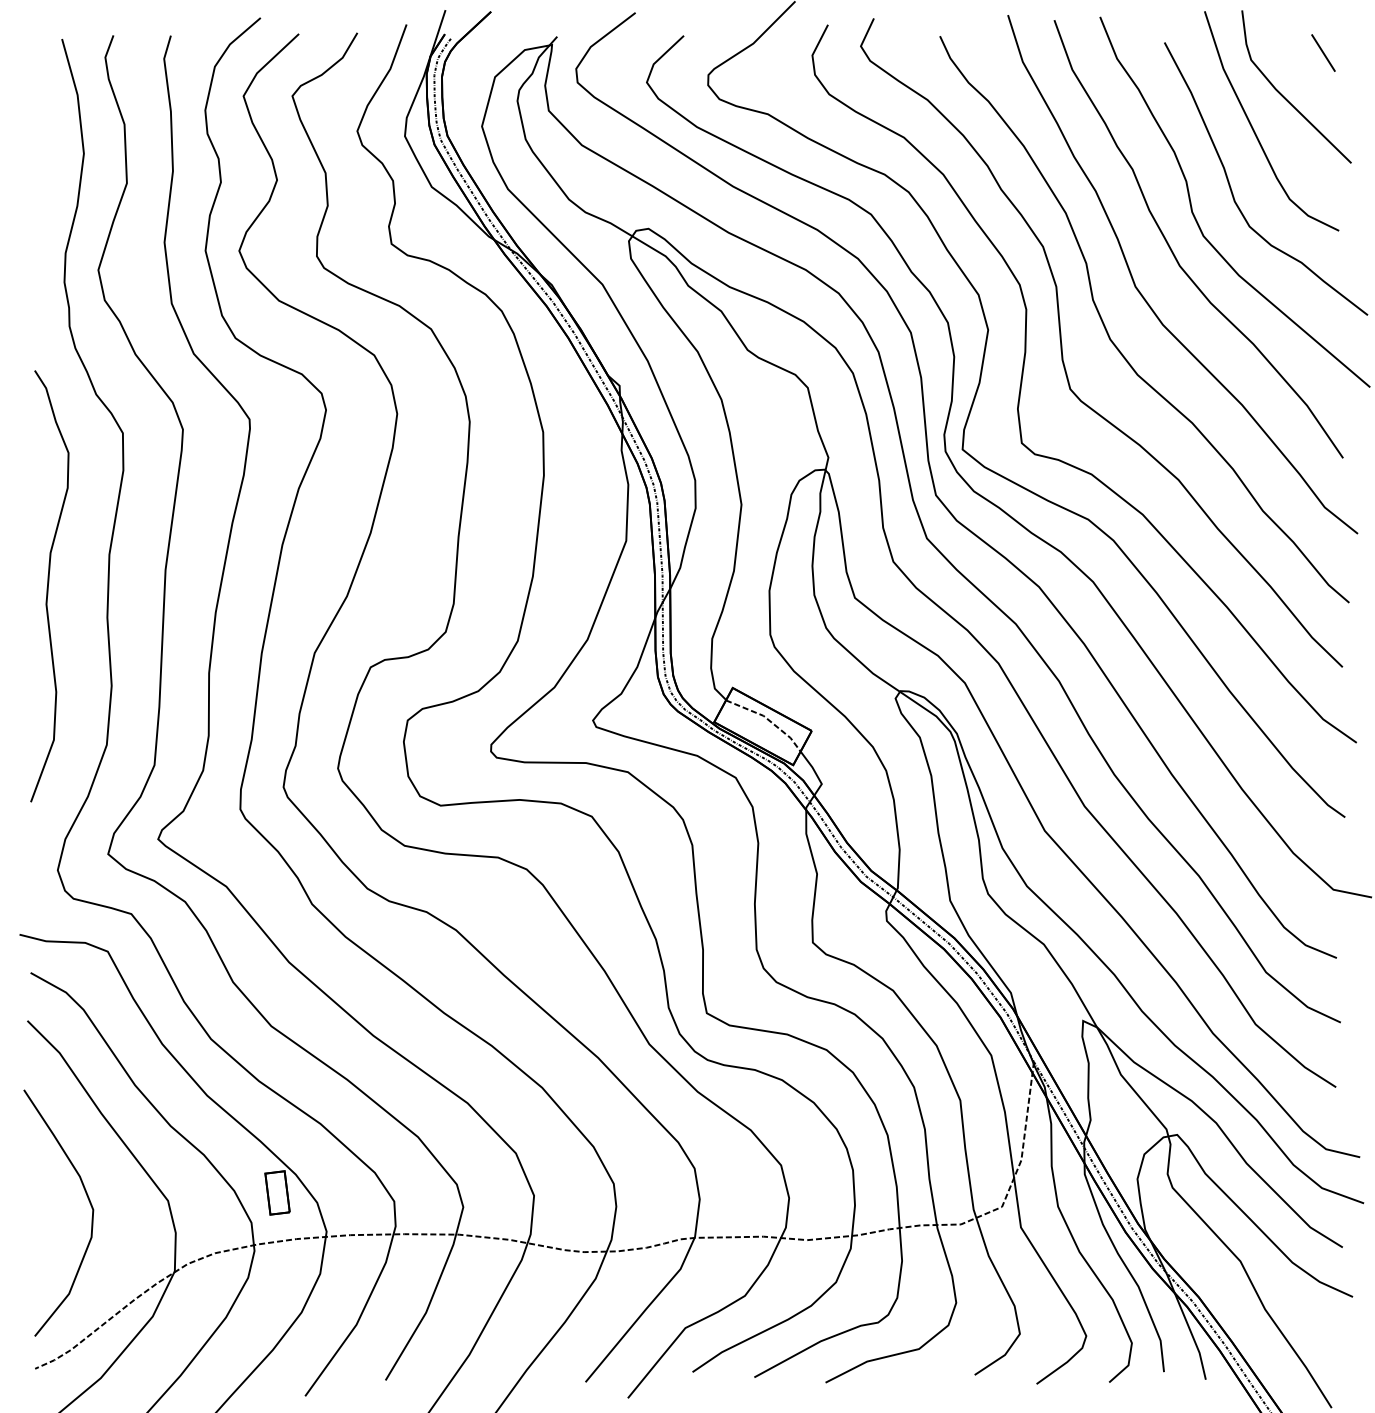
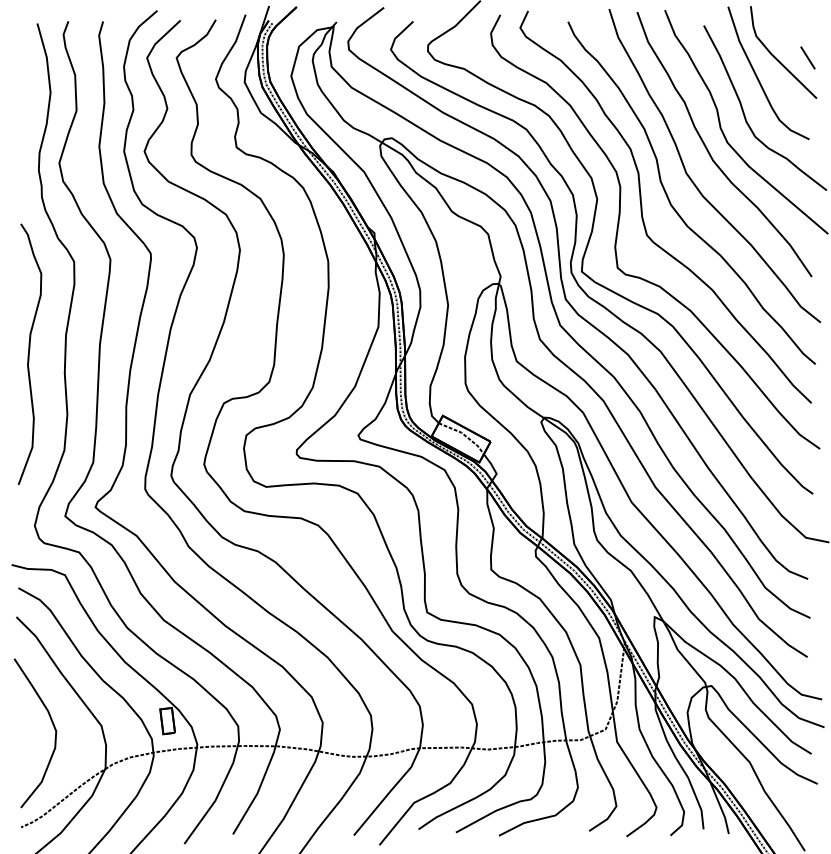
line: (1322, 52) -> (807, 57), moved

